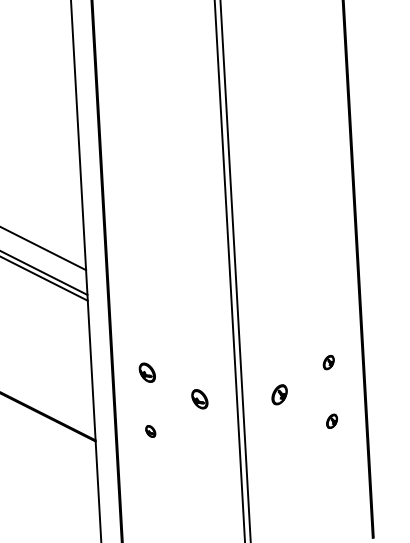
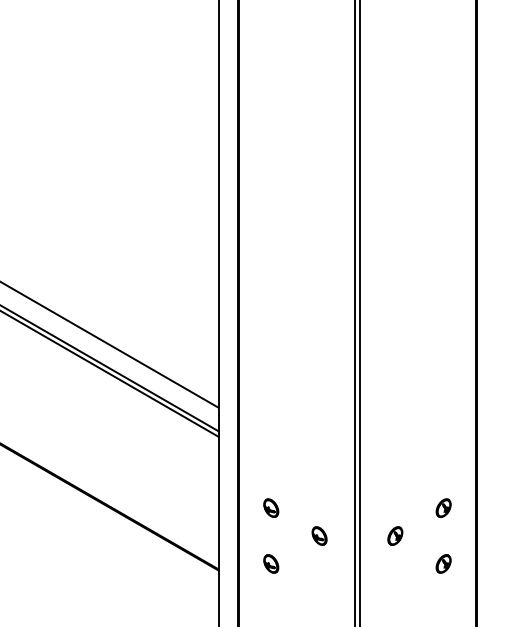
part: (328, 361) -> (443, 507), size x1.43
part: (331, 420) -> (443, 563), size x1.43
part: (150, 430) -> (271, 563), size x1.67

